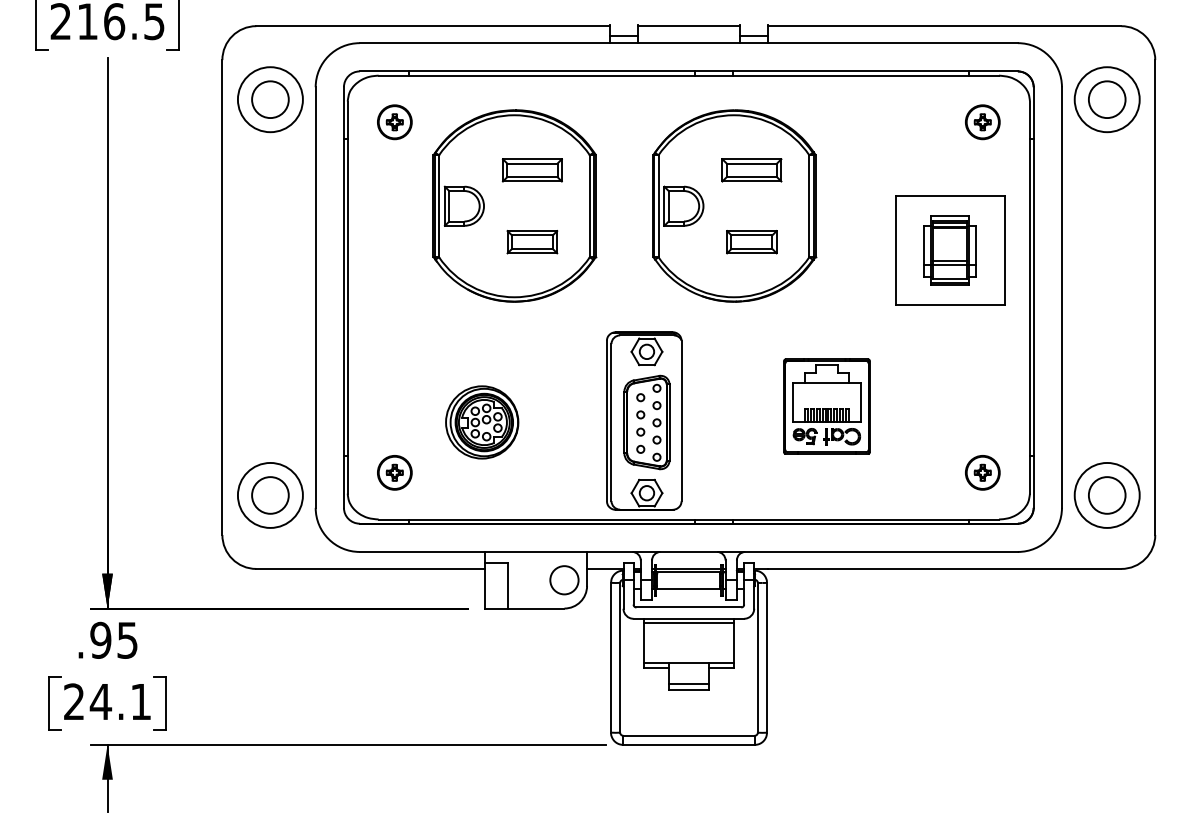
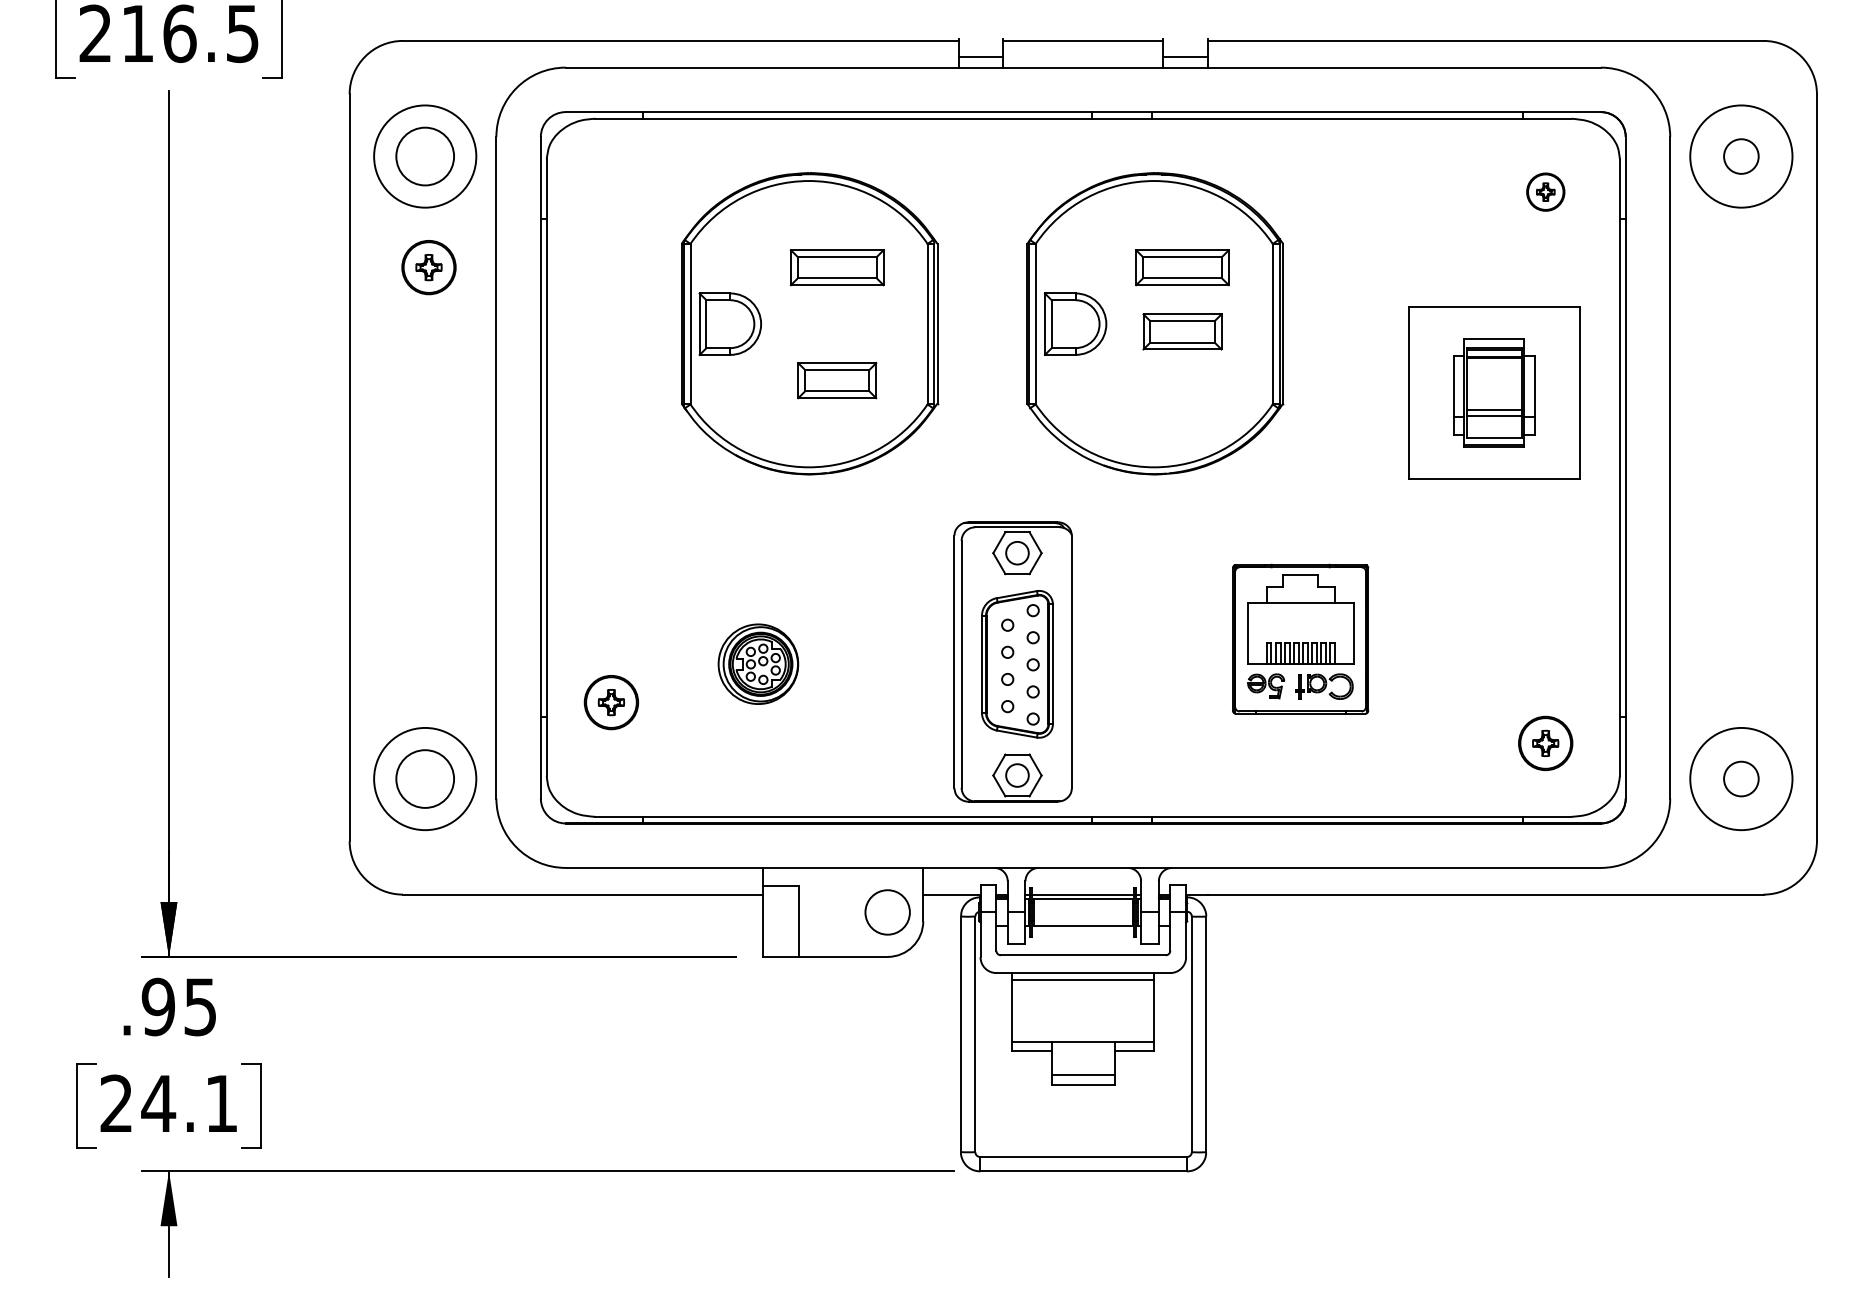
circle: (1106, 99) -> (1740, 156), size x0.6
part: (394, 122) -> (428, 267), moved
part: (982, 122) -> (1545, 192), size x0.7
part: (751, 242) -> (1181, 332), moved
part: (482, 422) -> (758, 664), size x0.7
part: (394, 472) -> (610, 702), moved
circle: (1106, 495) -> (1740, 779), size x0.6

